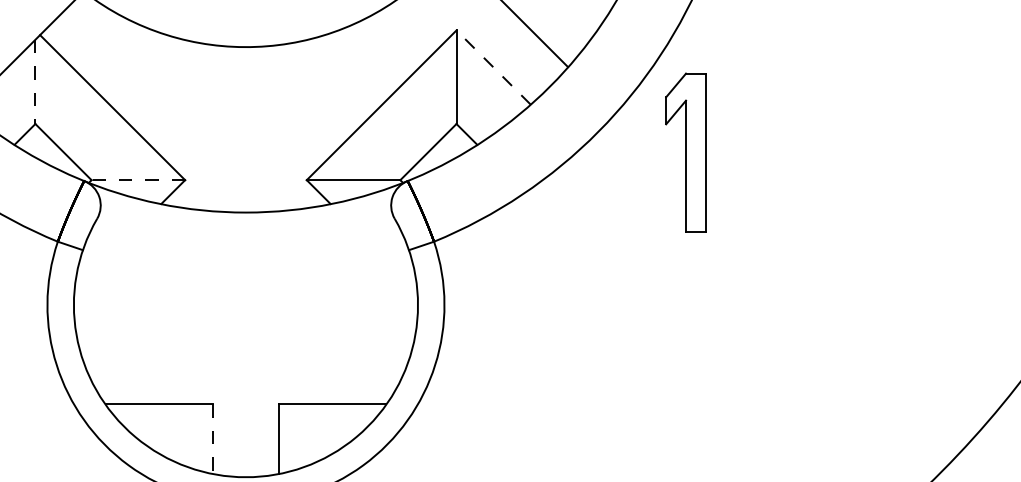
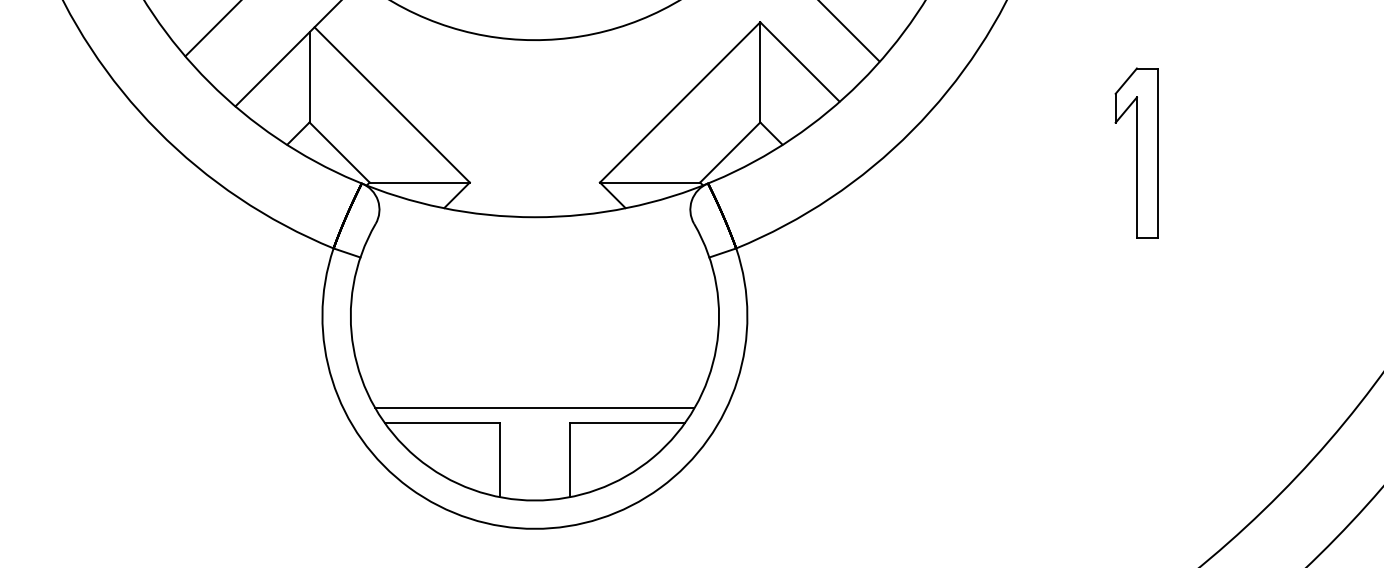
line: (493, 67) -> (799, 61), dashed -> solid
line: (35, 82) -> (309, 77), dashed -> solid
part: (685, 152) -> (1136, 152), moved
line: (138, 180) -> (419, 182), dashed -> solid
line: (245, 391) -> (534, 408), added
line: (212, 439) -> (499, 460), dashed -> solid

